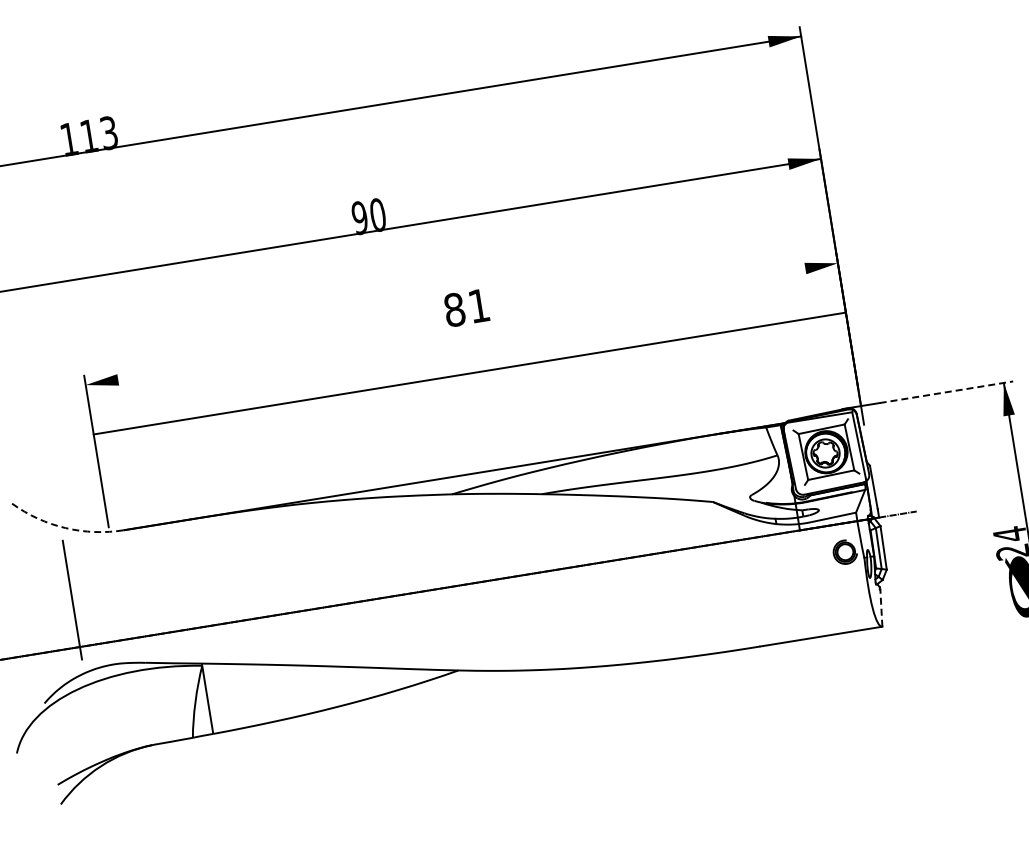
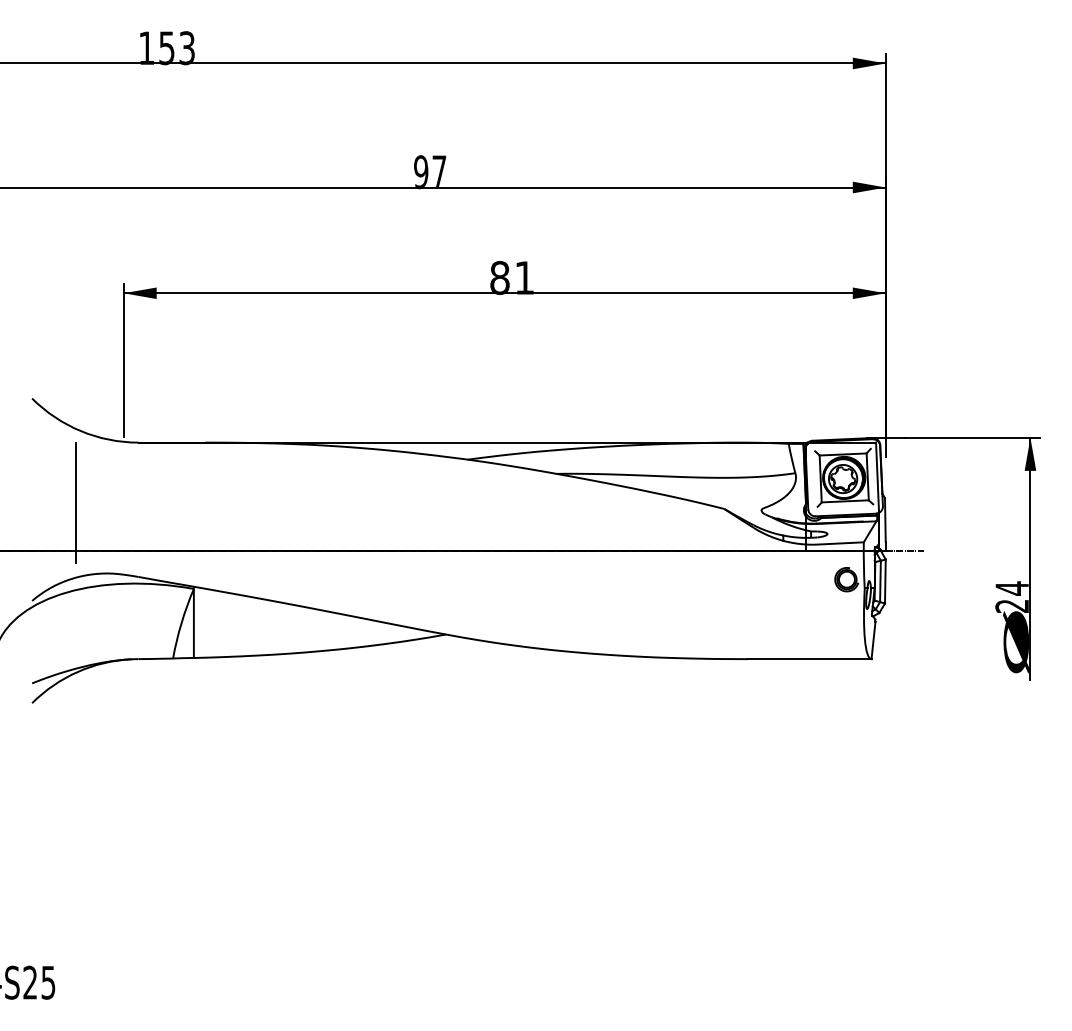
text: (88, 136) -> (166, 48), 113 -> 153
text: (378, 215) -> (439, 172), 90 -> 97
line: (469, 373) -> (504, 293), moved
line: (946, 391) -> (972, 437), dashed -> solid
arc: (65, 528) -> (80, 431), dashed -> solid
line: (881, 608) -> (873, 640), dashed -> solid

